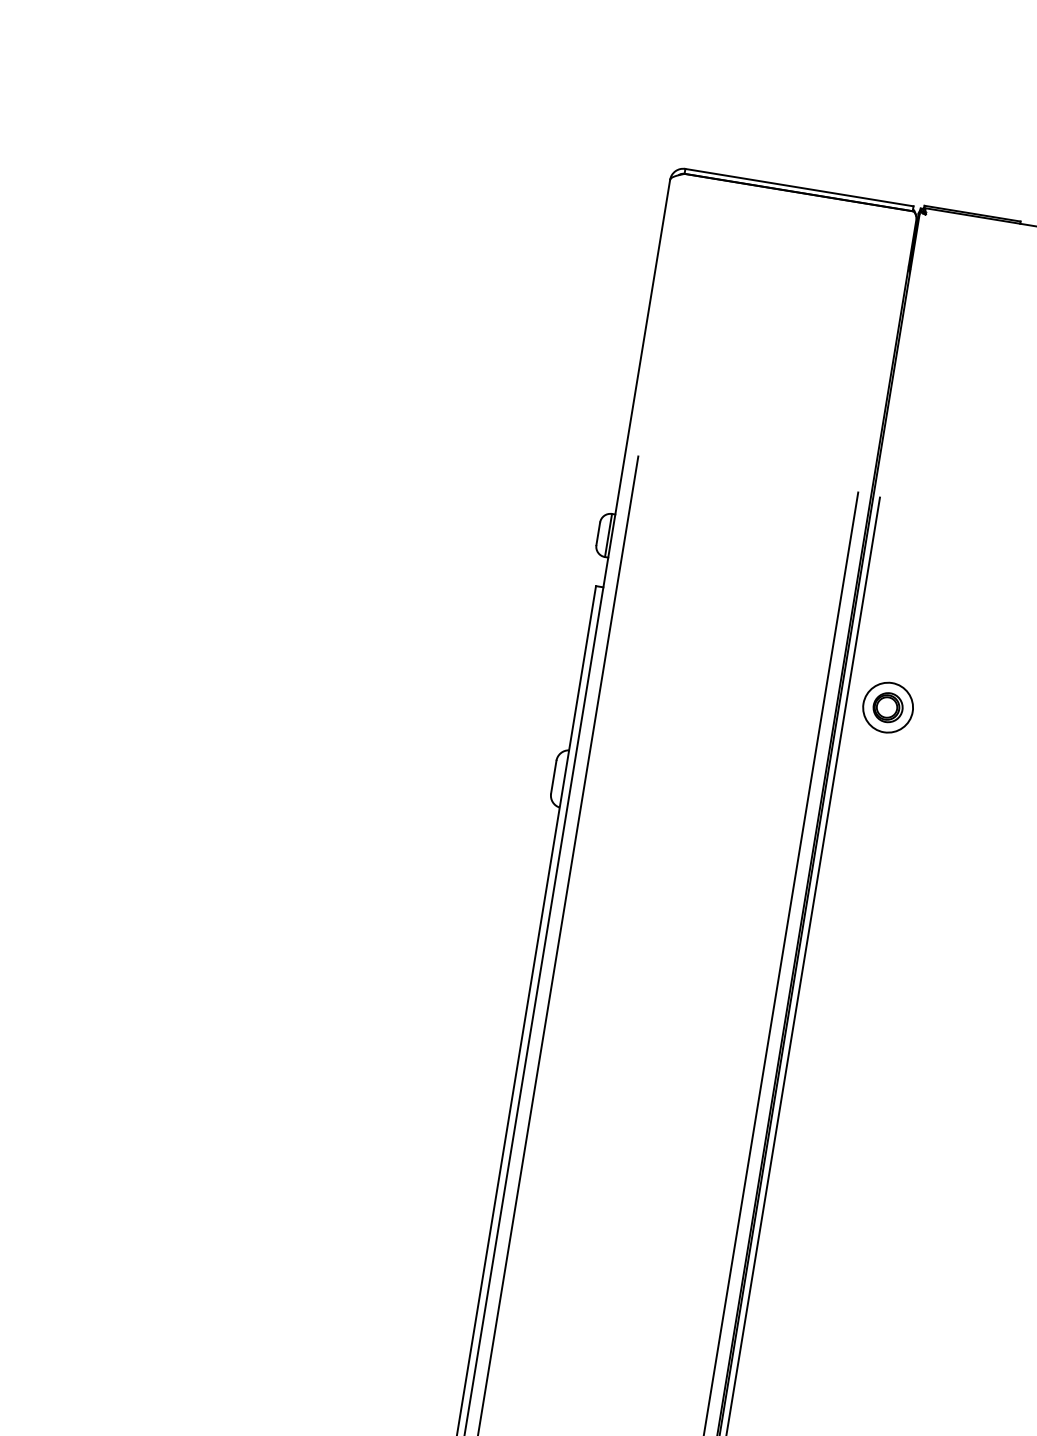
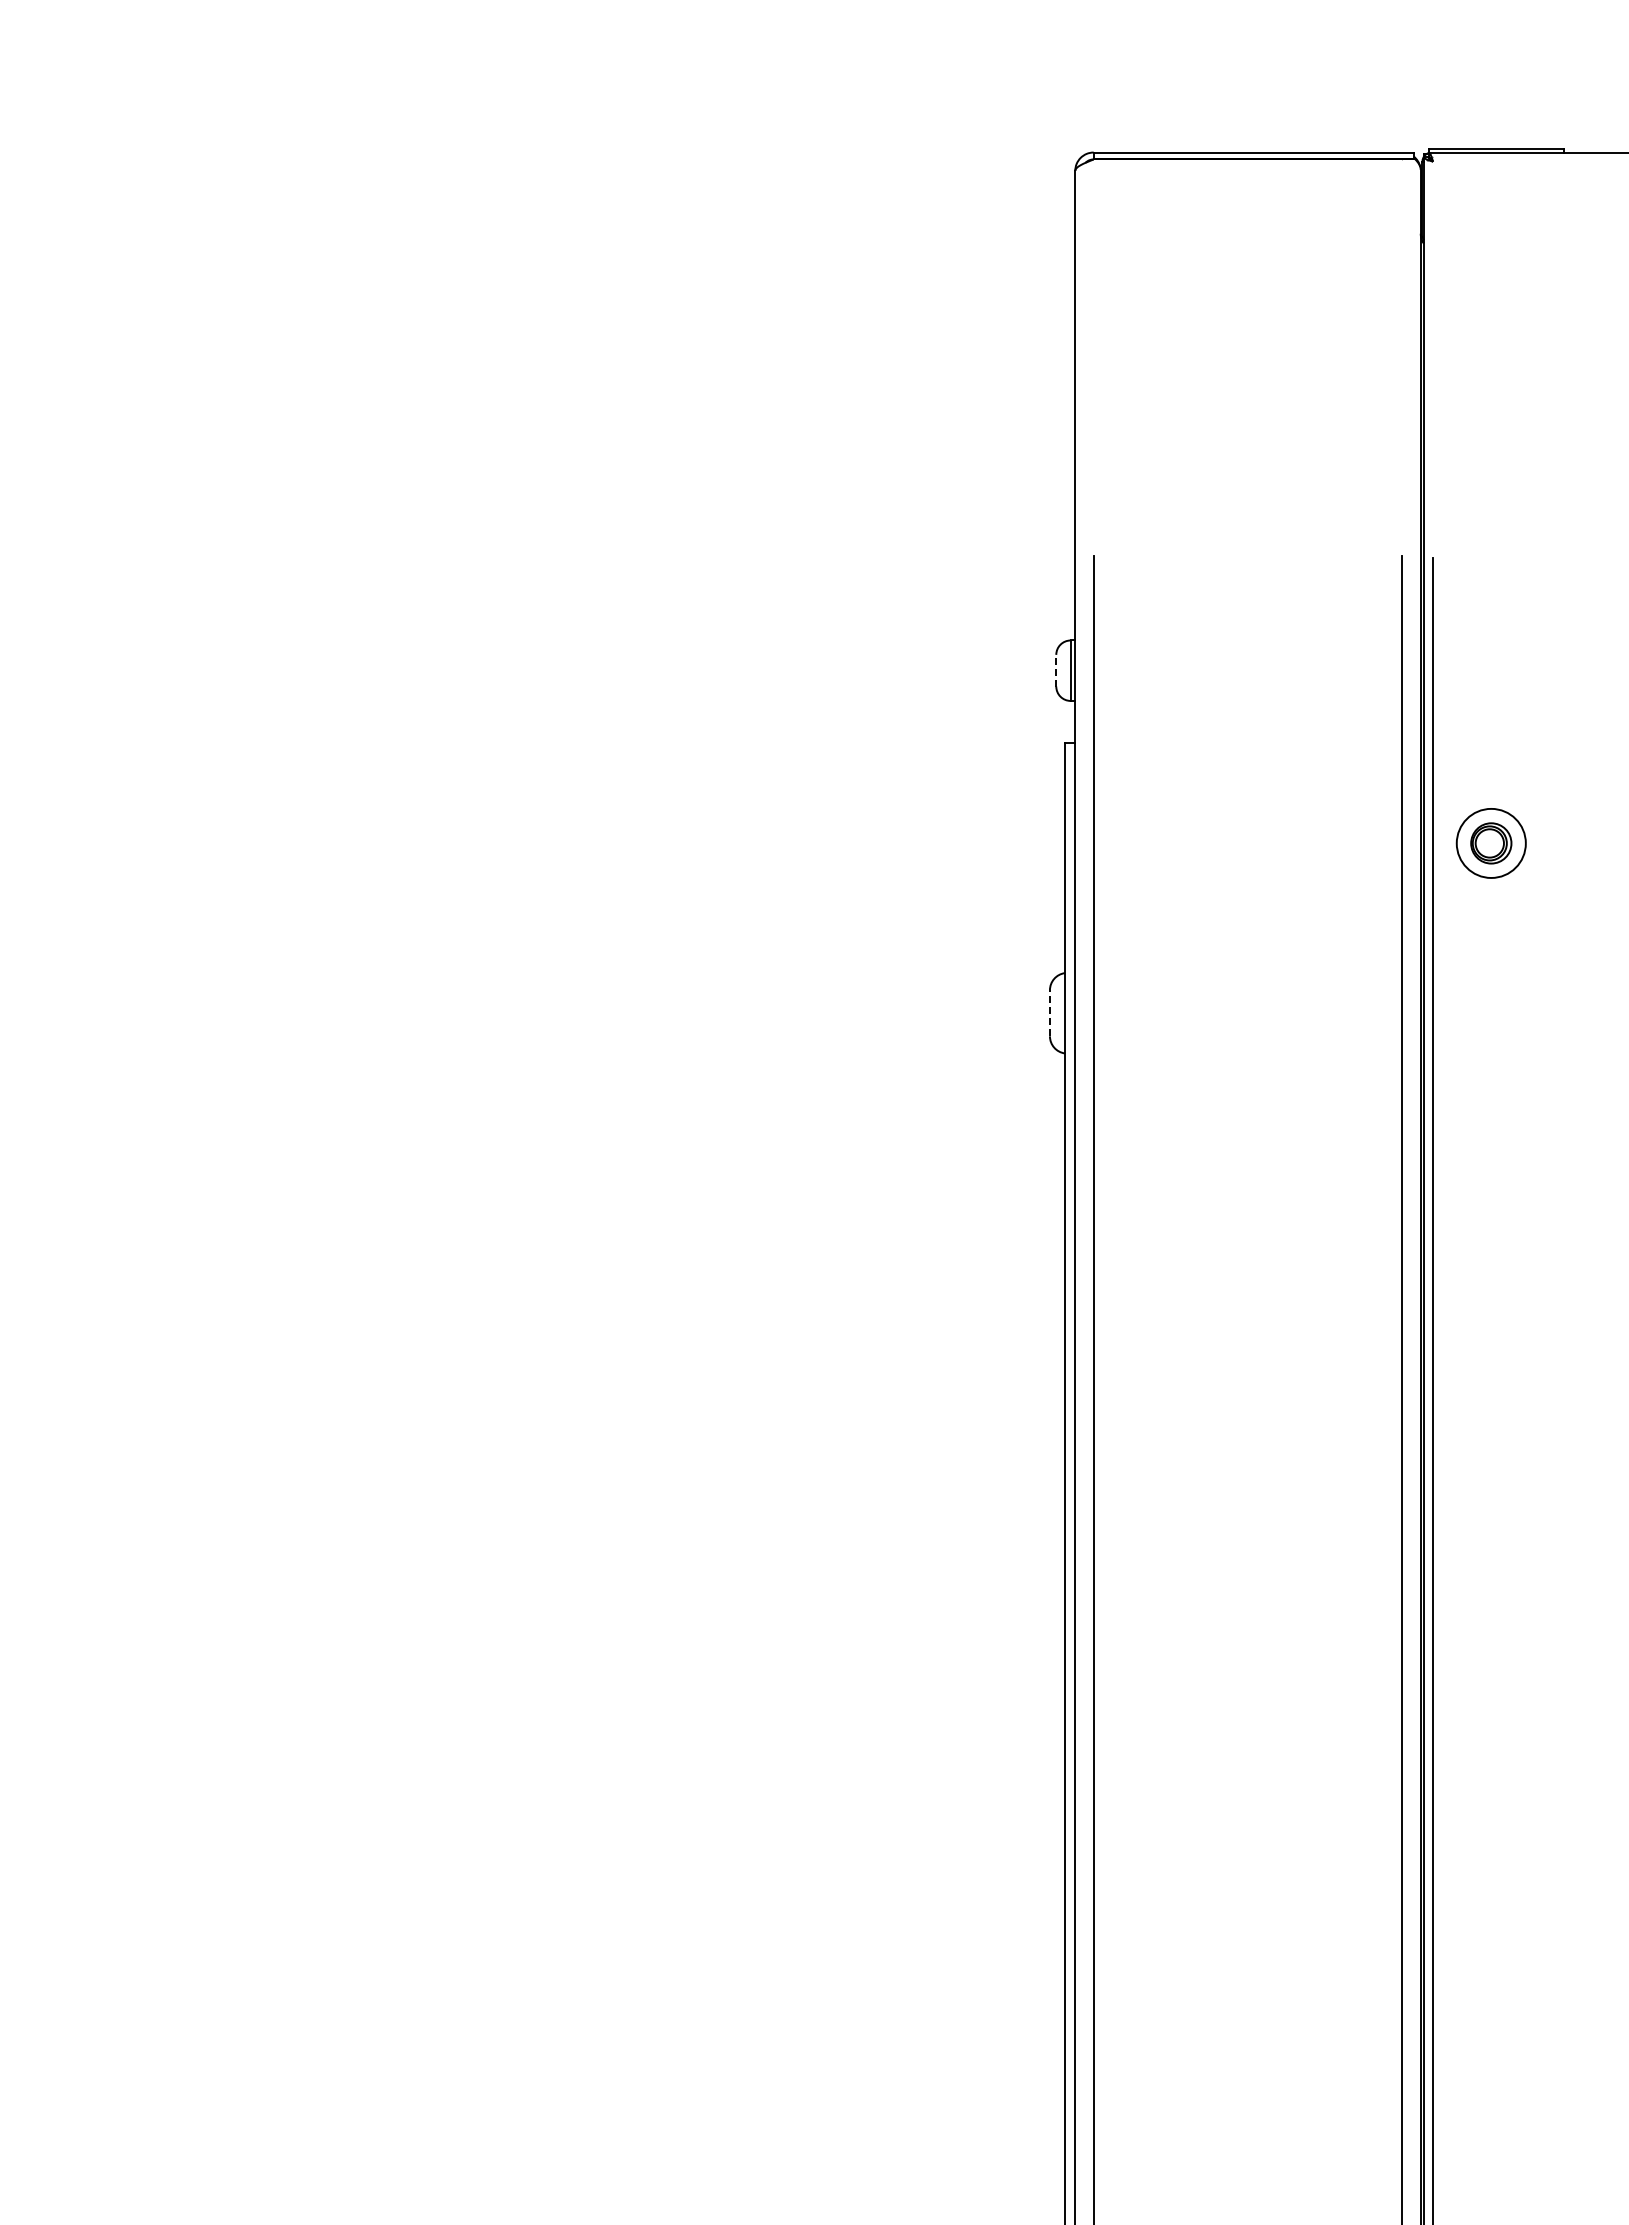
line: (598, 533) -> (1056, 670), solid -> dashed
line: (553, 776) -> (1049, 1012), solid -> dashed

